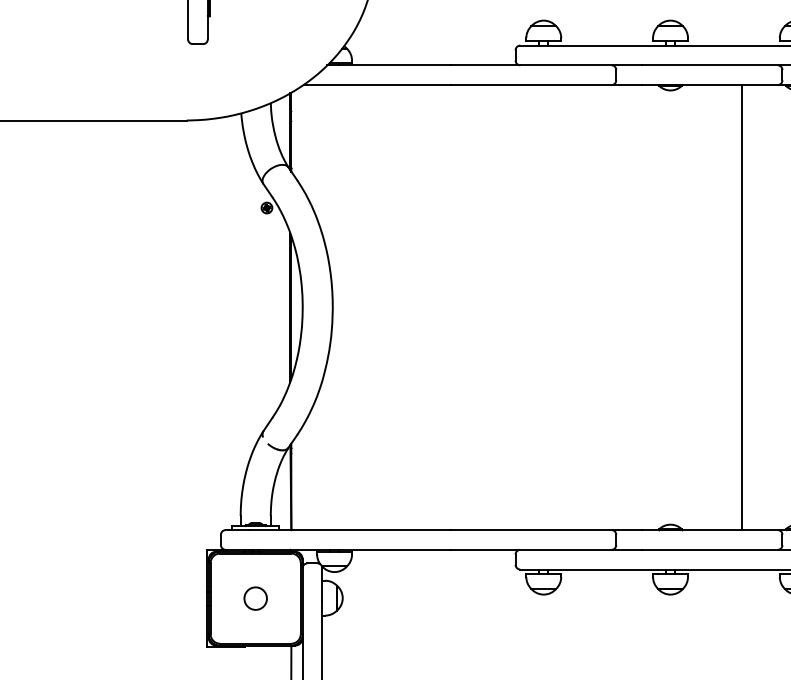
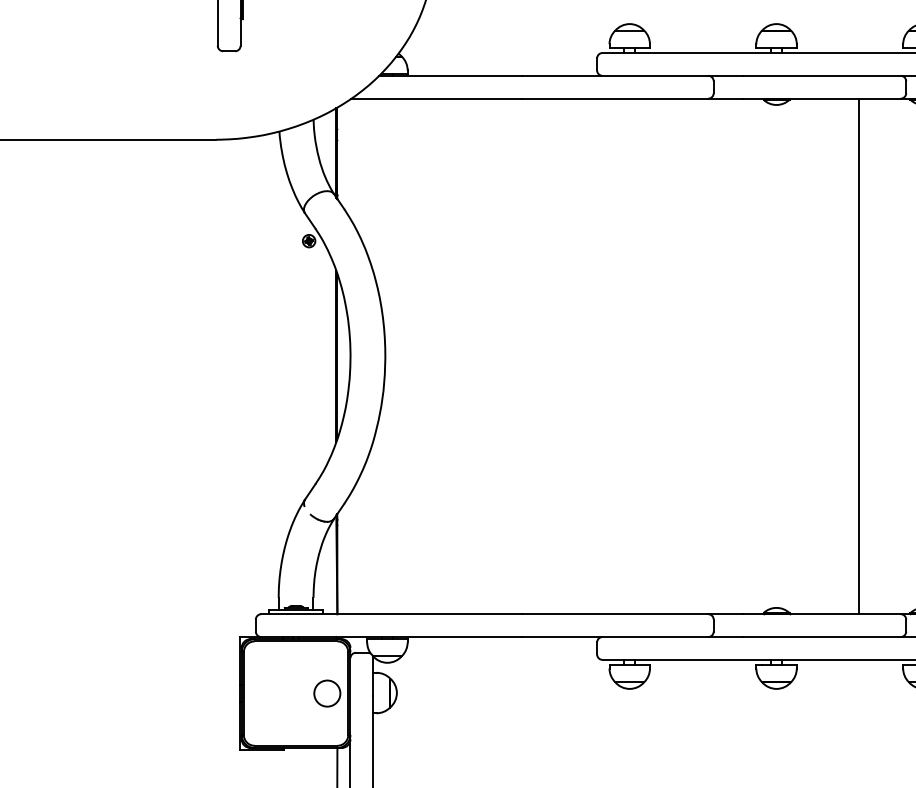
circle: (255, 598) -> (327, 693), moved

